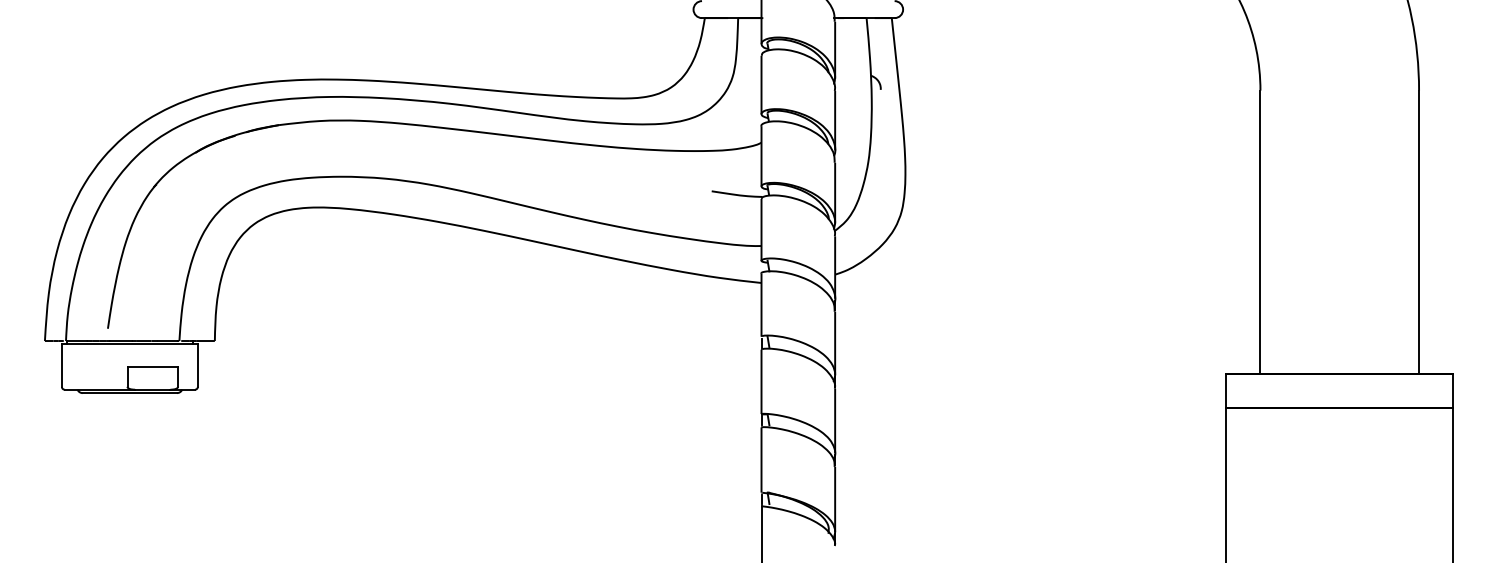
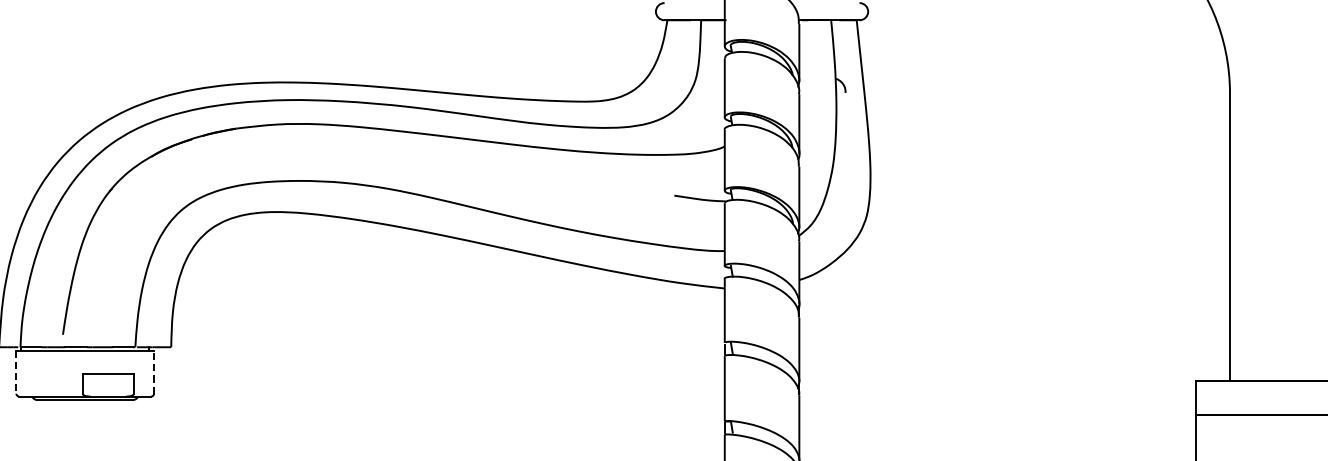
line: (197, 365) -> (153, 372), solid -> dashed
line: (61, 366) -> (15, 373), solid -> dashed

